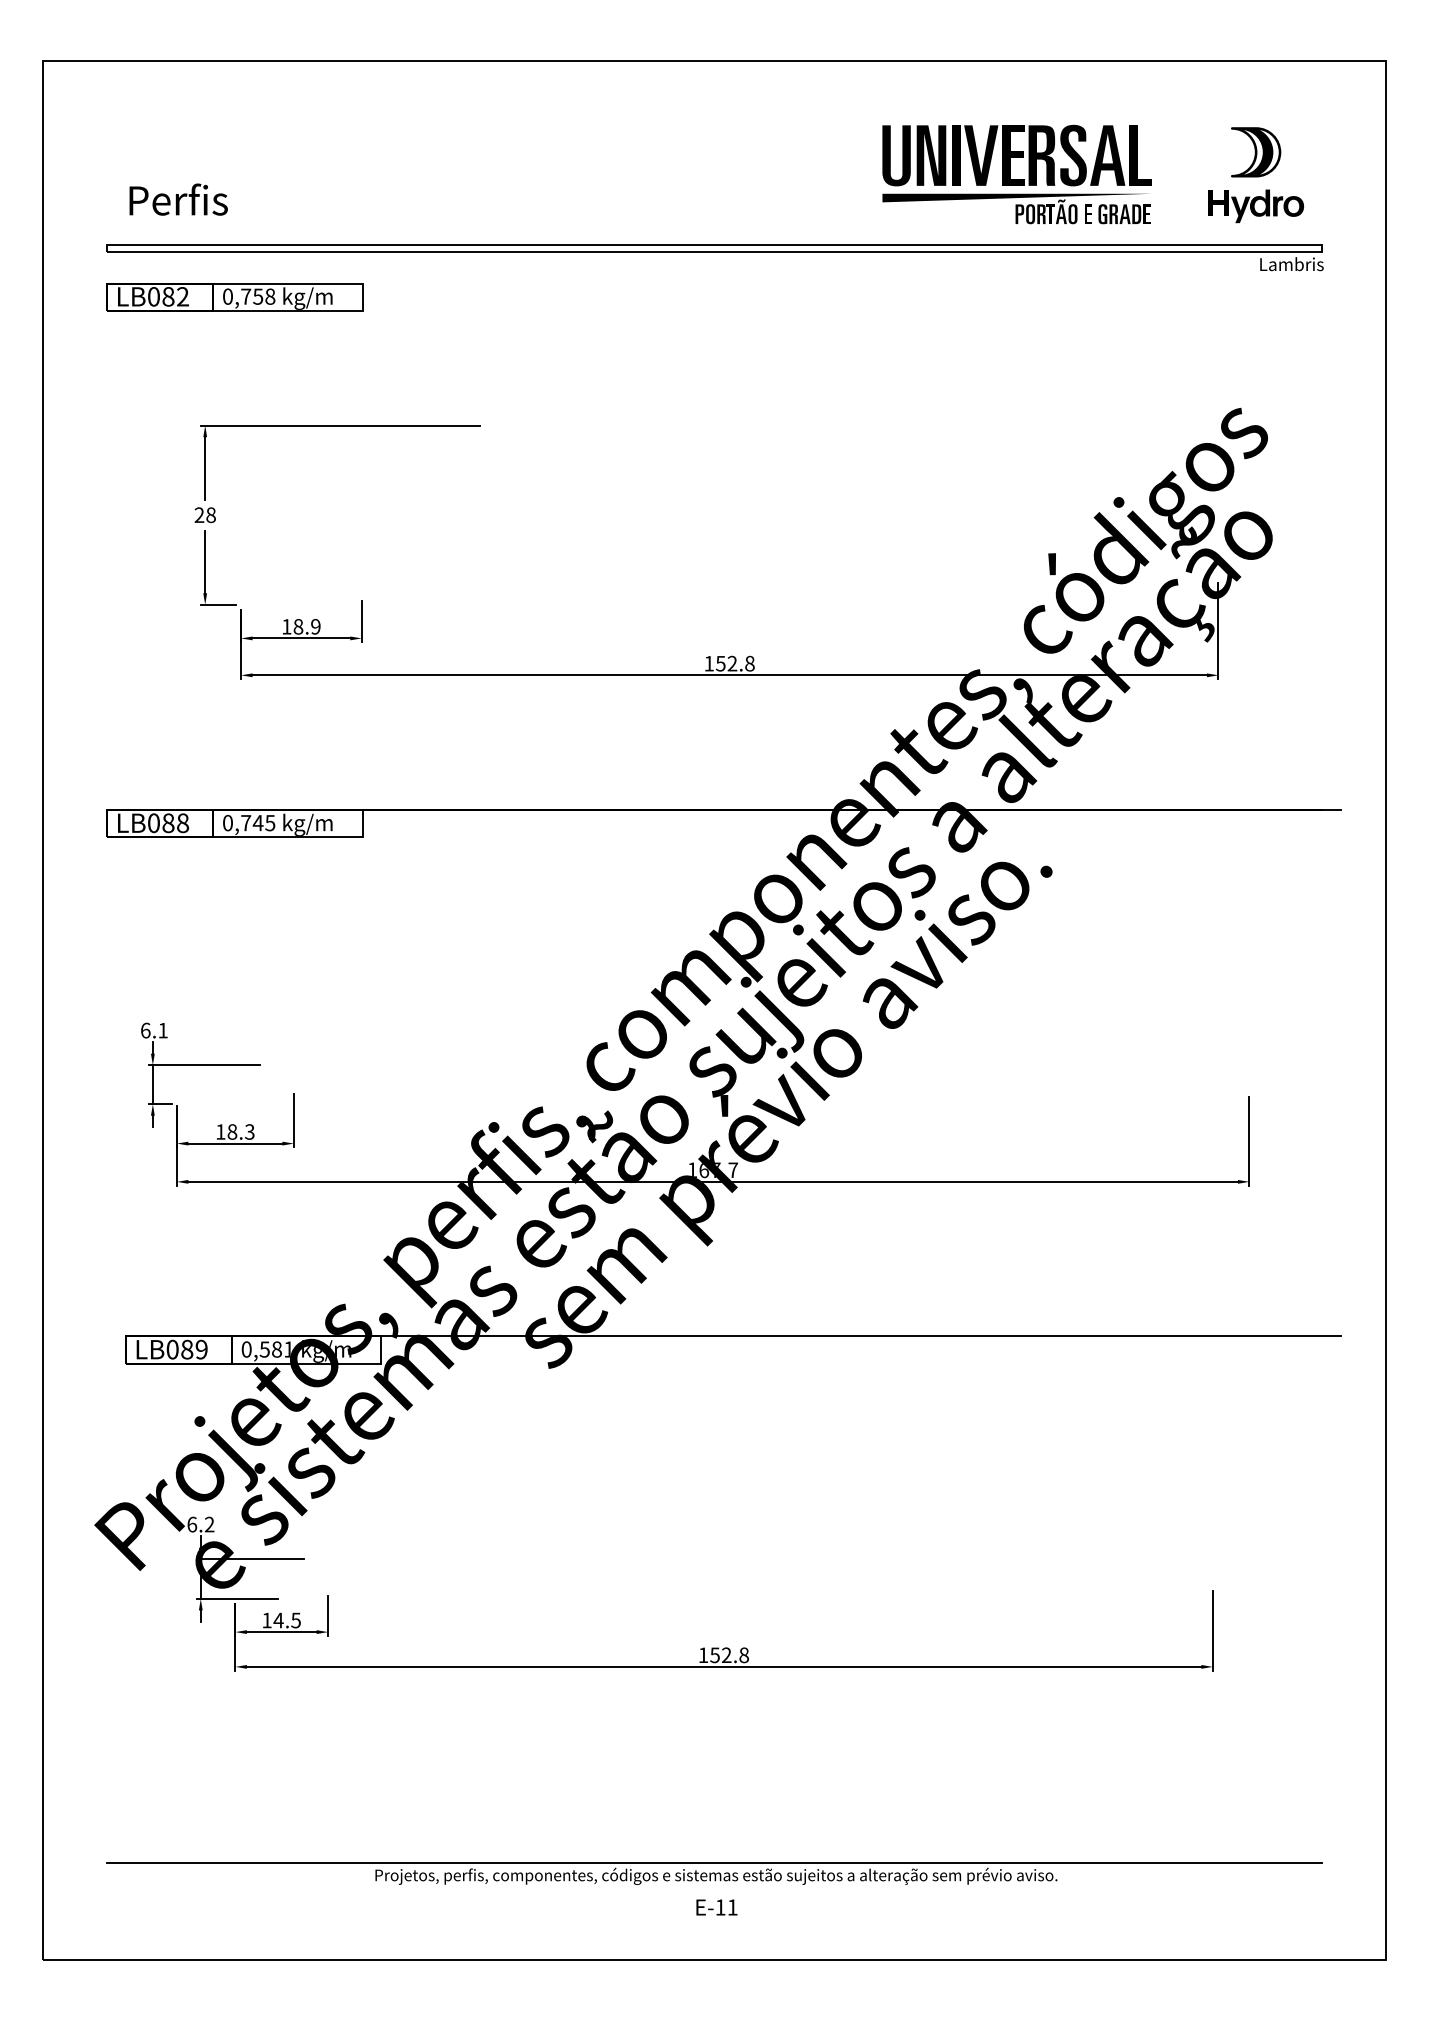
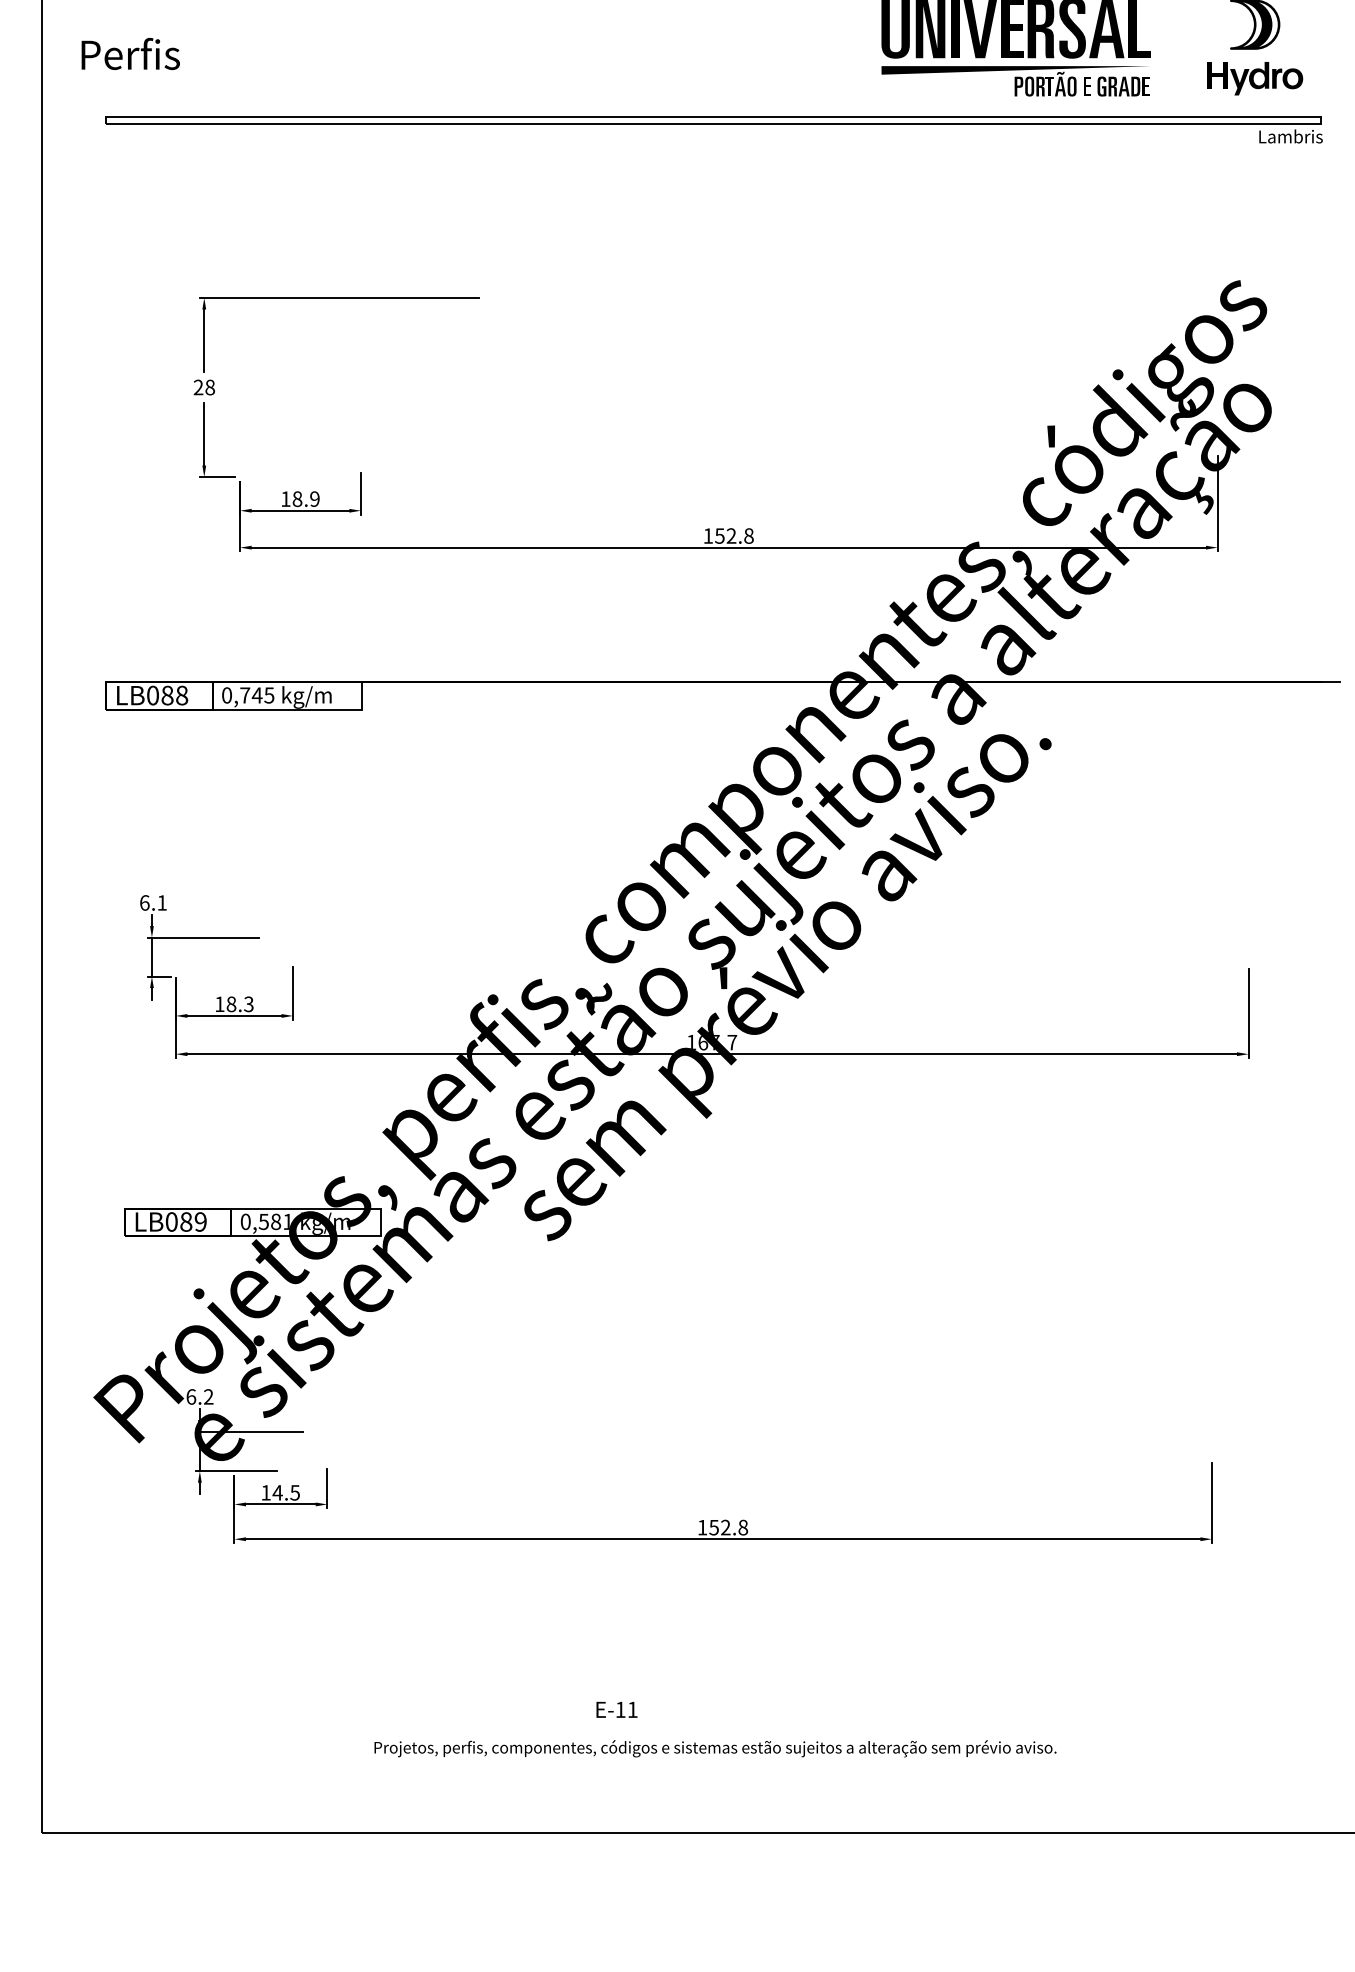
text: (178, 199) -> (130, 53), moved
part: (234, 297) -> (233, 169), removed
line: (732, 1336) -> (731, 1208), removed
line: (714, 1862) -> (713, 1734), removed
text: (716, 1907) -> (616, 1709), moved

